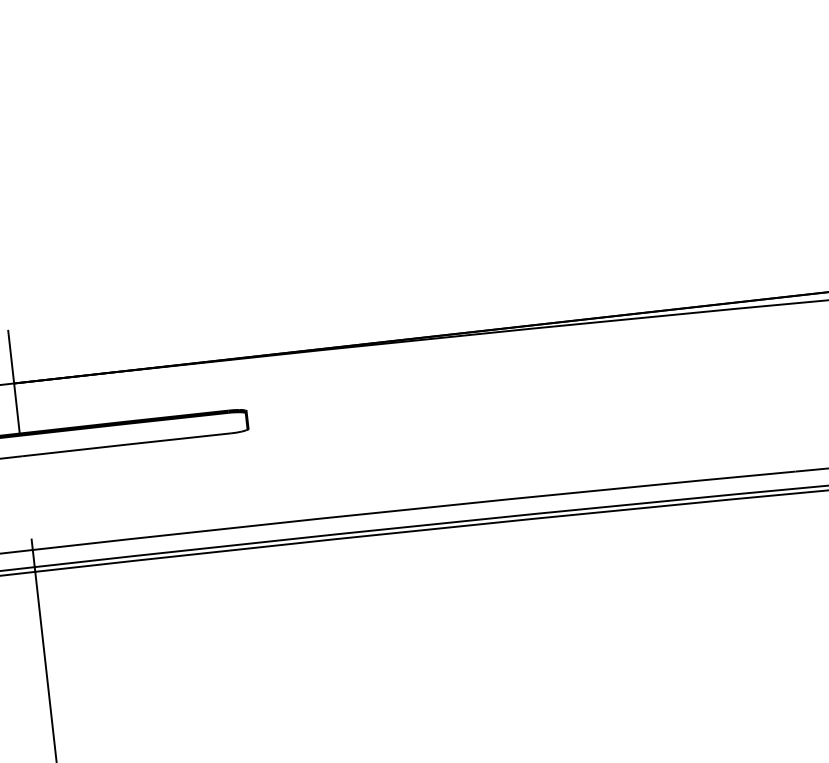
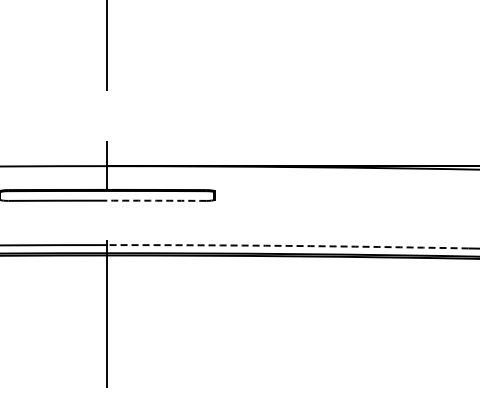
arc: (126, 444) -> (156, 200), solid -> dashed
arc: (412, 508) -> (287, 245), solid -> dashed

